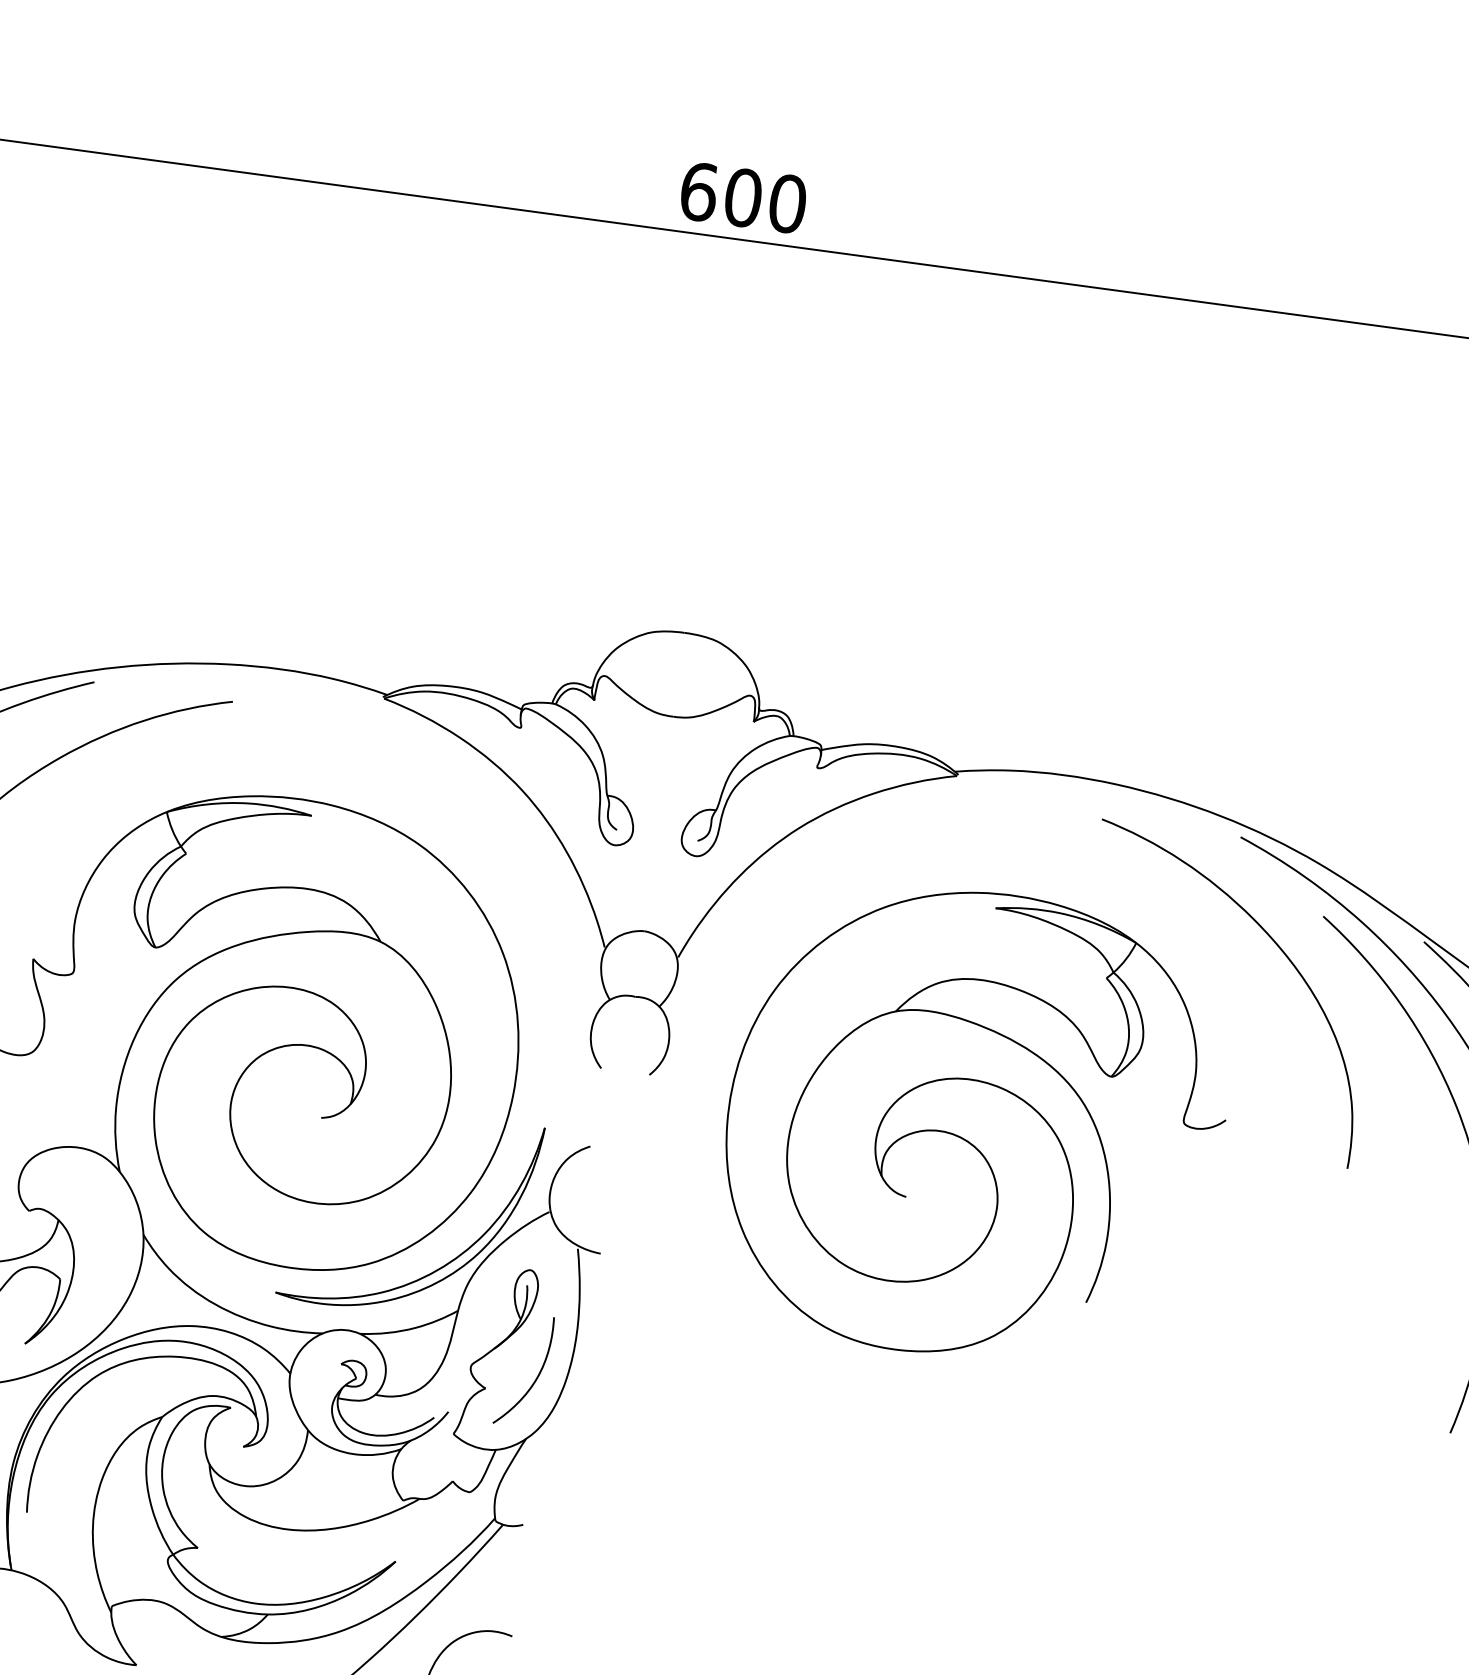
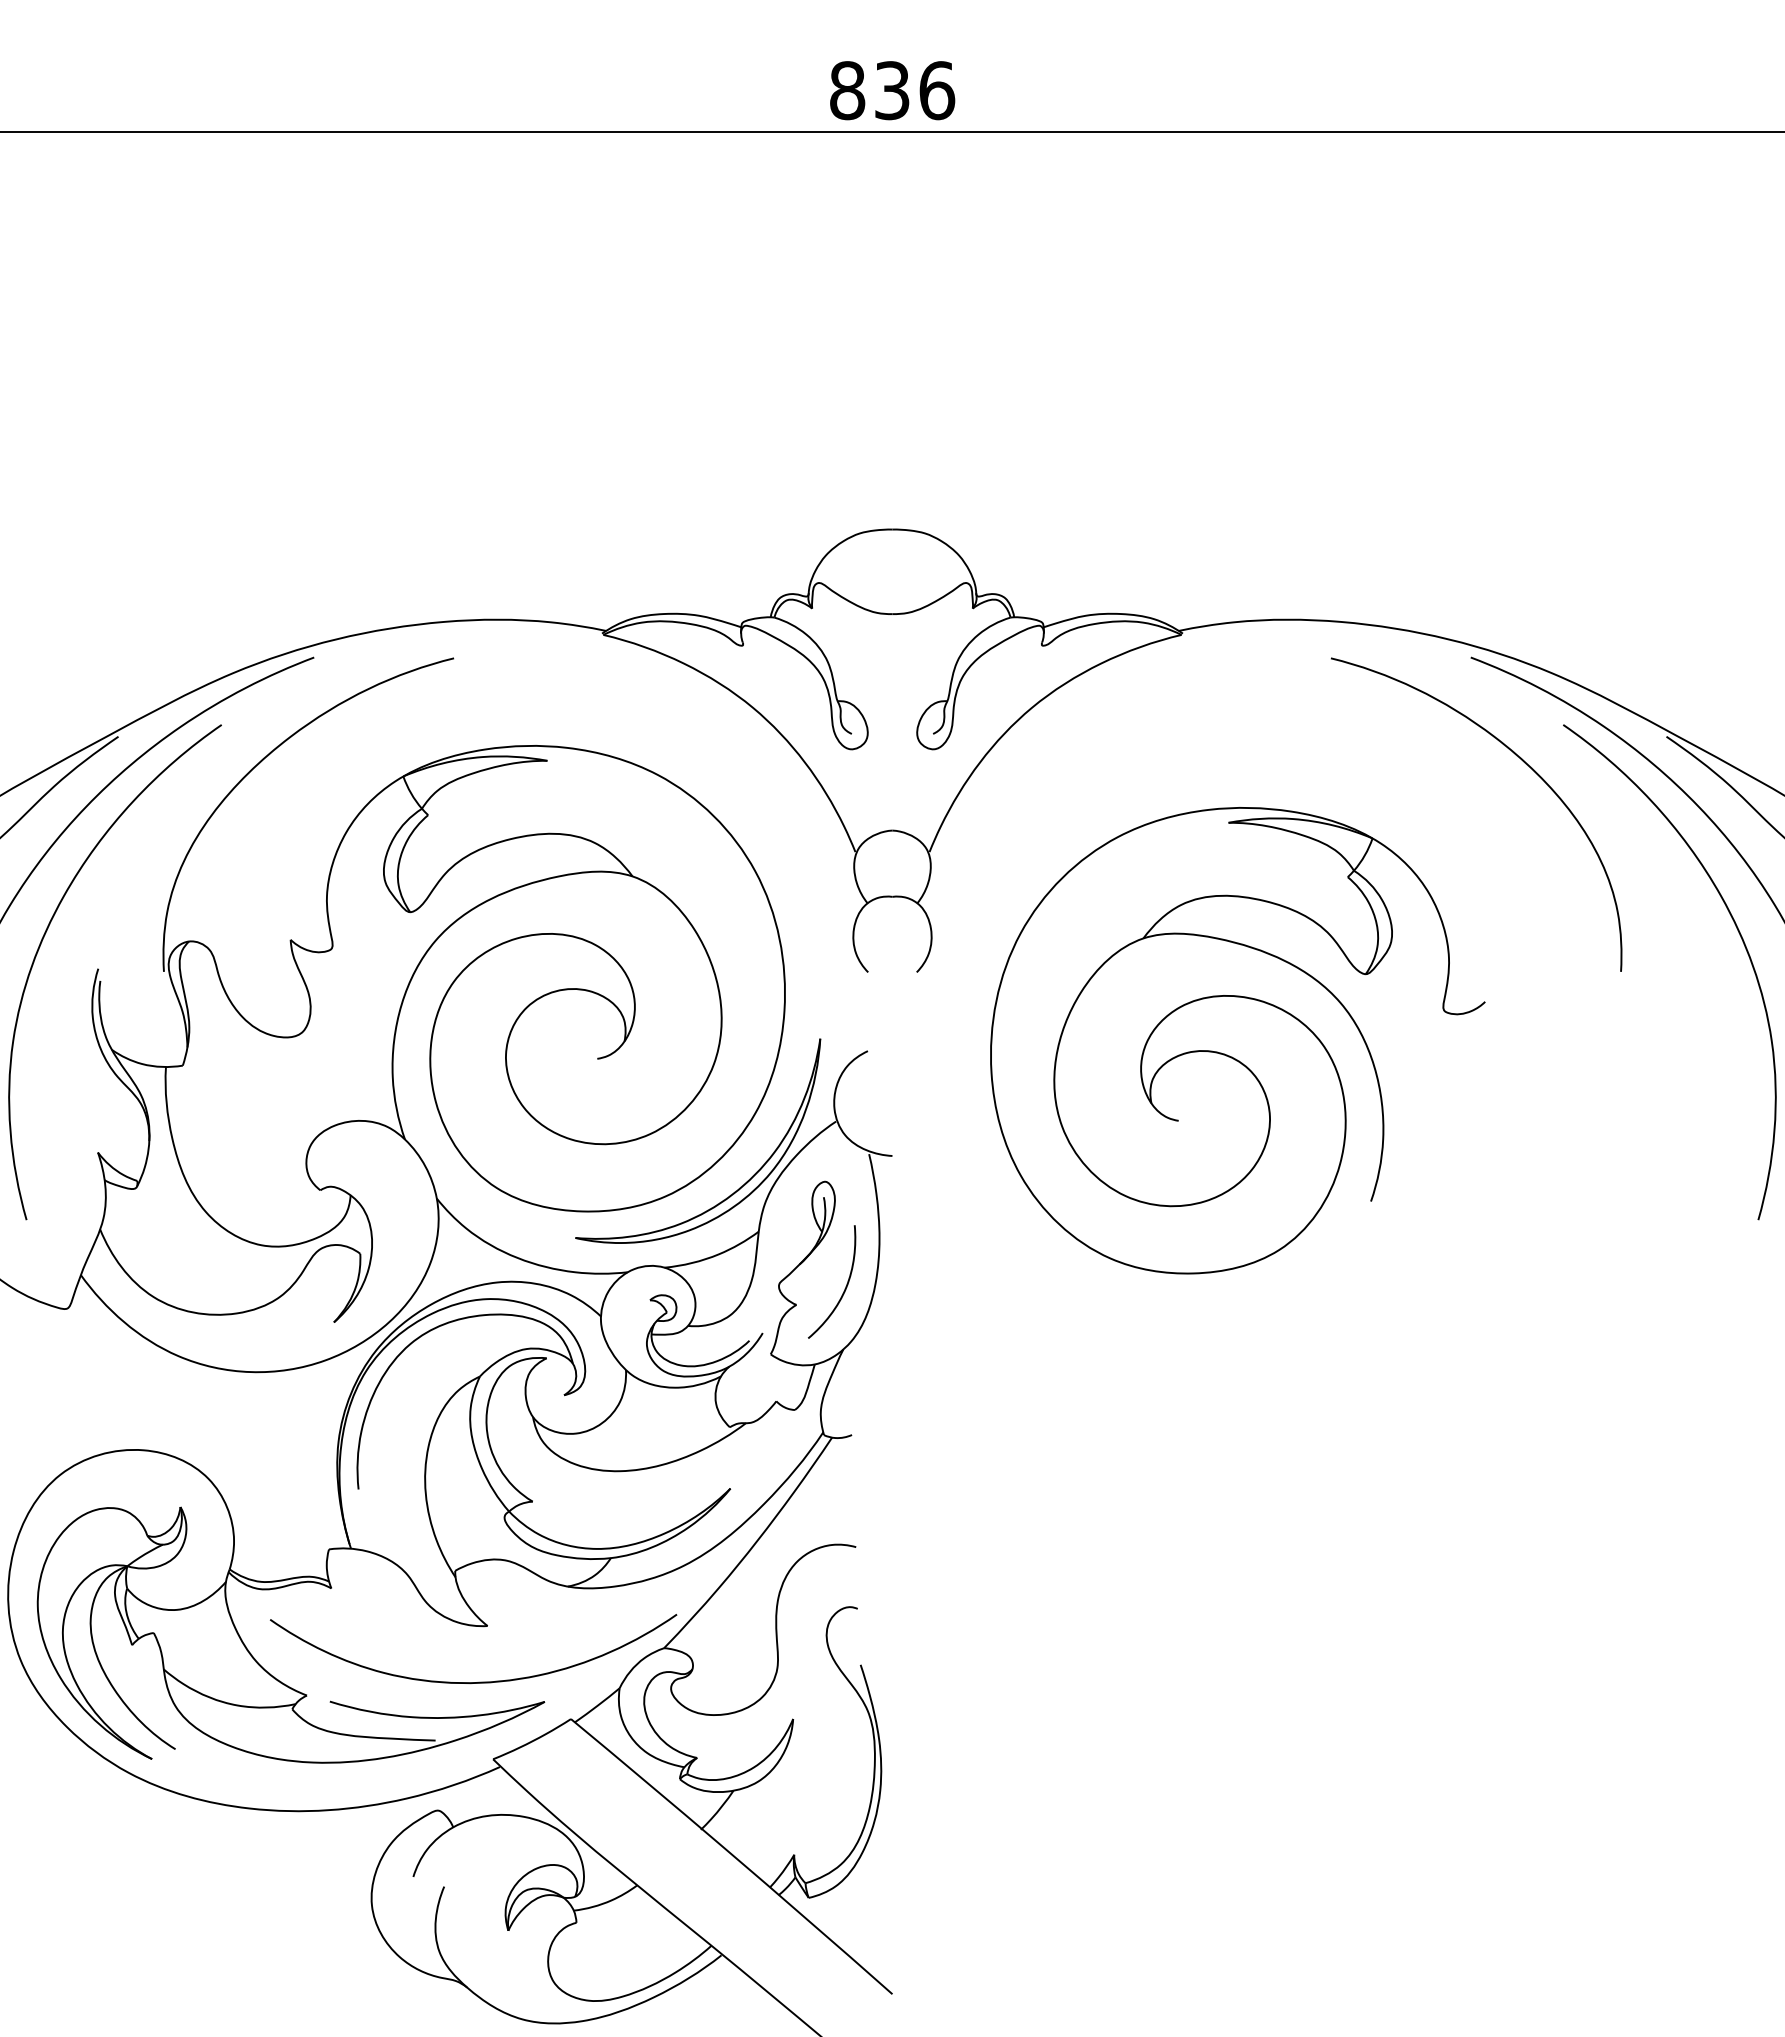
text: (743, 197) -> (892, 90), 600 -> 836
part: (975, 1125) -> (1237, 1040), moved

